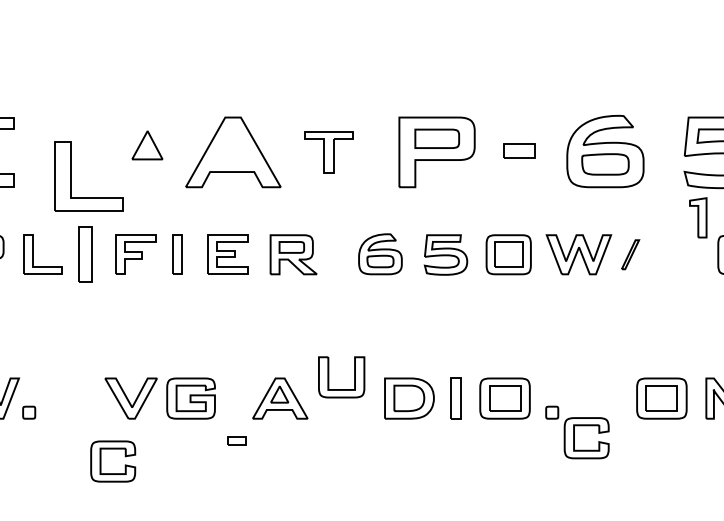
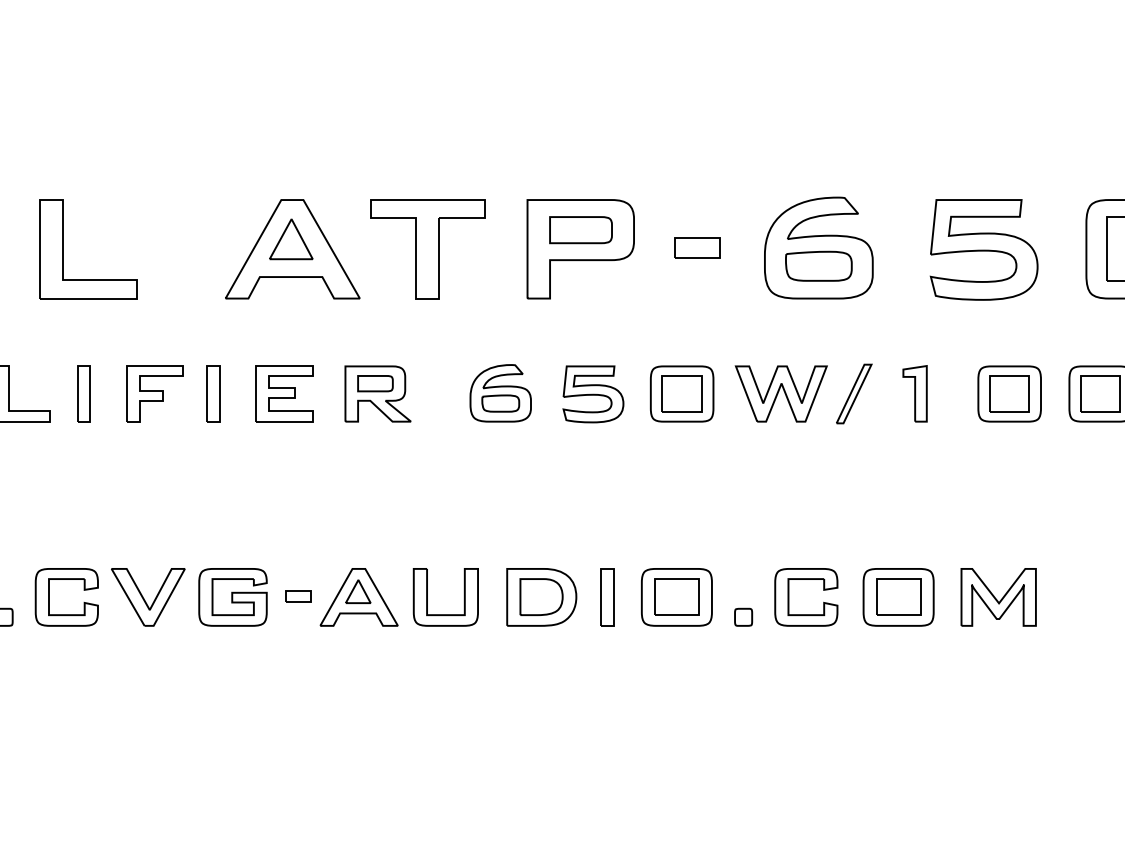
part: (147, 145) -> (291, 239), moved
part: (328, 152) -> (427, 249), size x1.67
part: (71, 176) -> (63, 249), moved
part: (697, 217) -> (914, 393), moved
part: (85, 254) -> (83, 393), size x0.71
part: (630, 254) -> (854, 393), size x1.43
part: (341, 389) -> (445, 614), moved
part: (574, 438) -> (789, 597), moved
part: (237, 441) -> (298, 596), moved
part: (100, 461) -> (49, 597), moved

